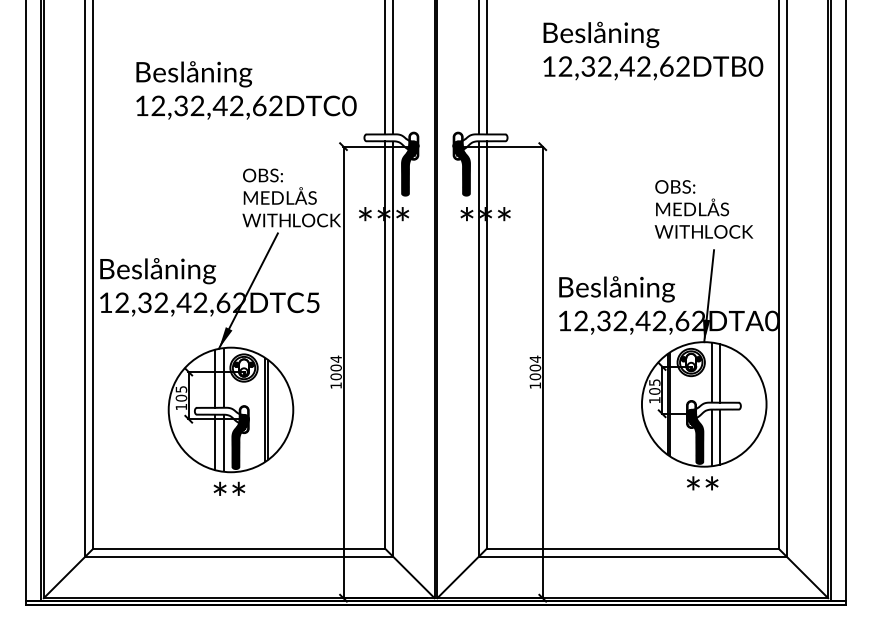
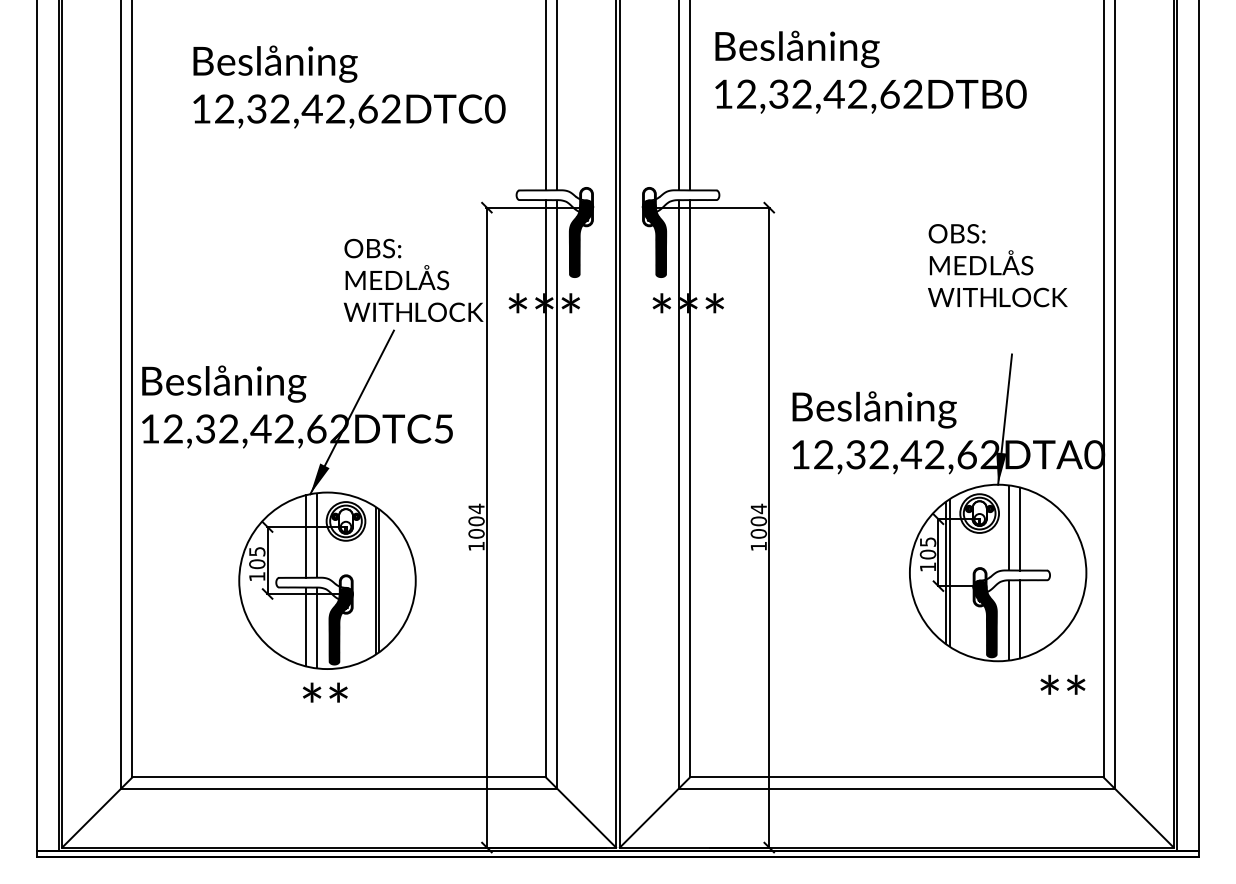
text: (653, 50) -> (870, 71), moved
text: (246, 90) -> (349, 86), moved
text: (703, 209) -> (997, 265), moved
text: (702, 483) -> (1062, 684), moved

